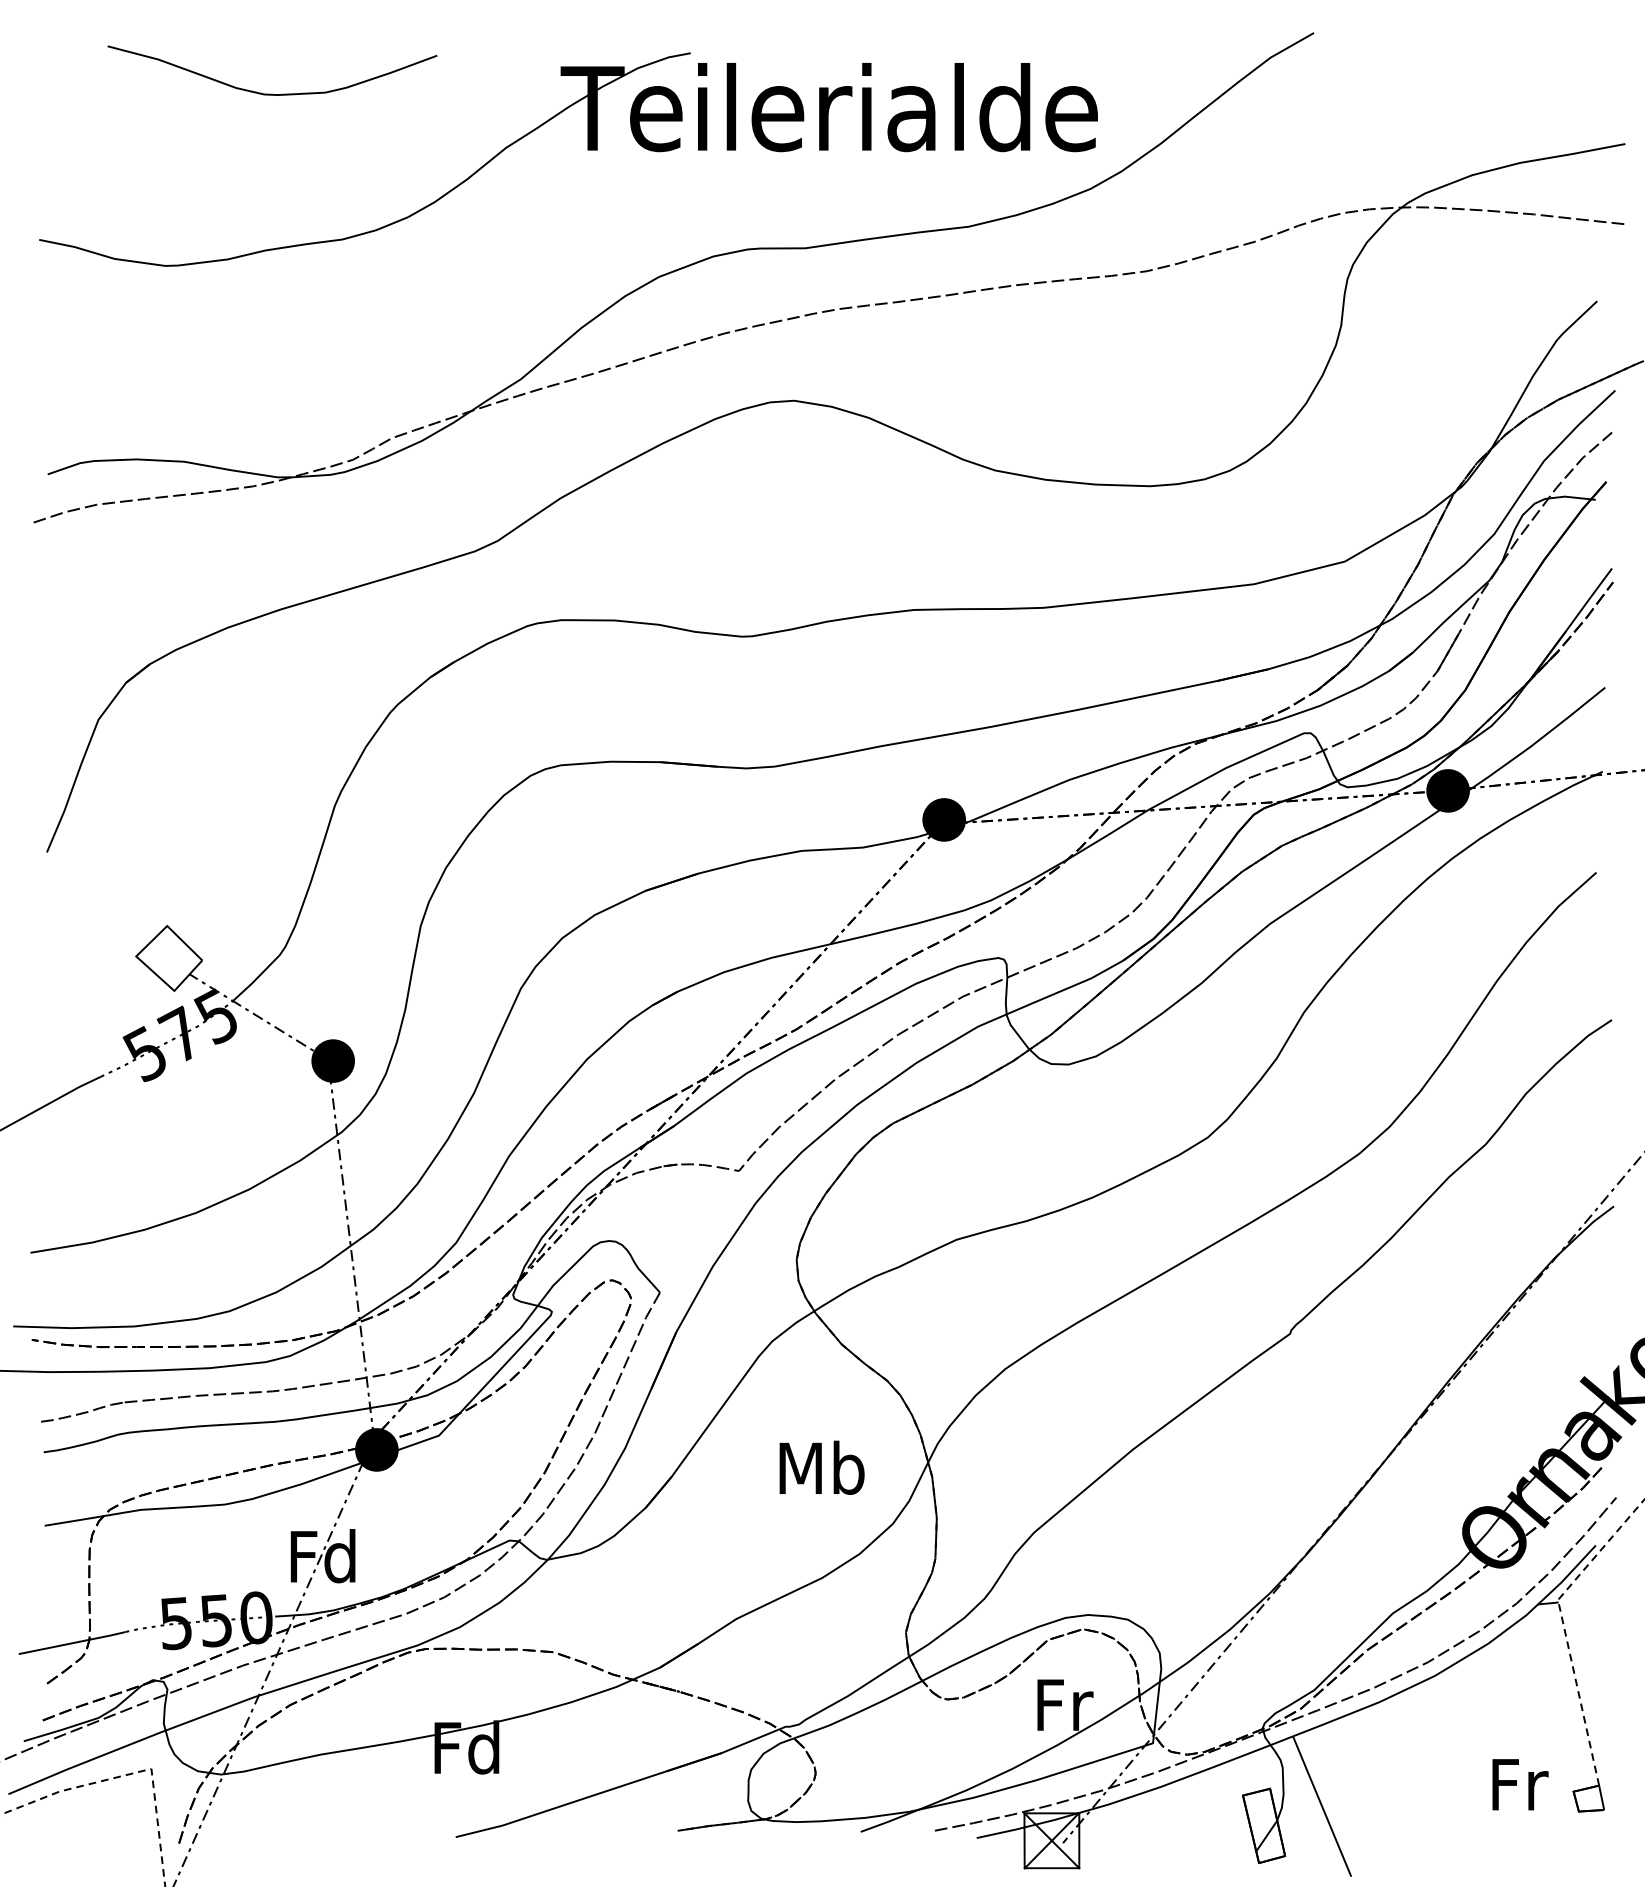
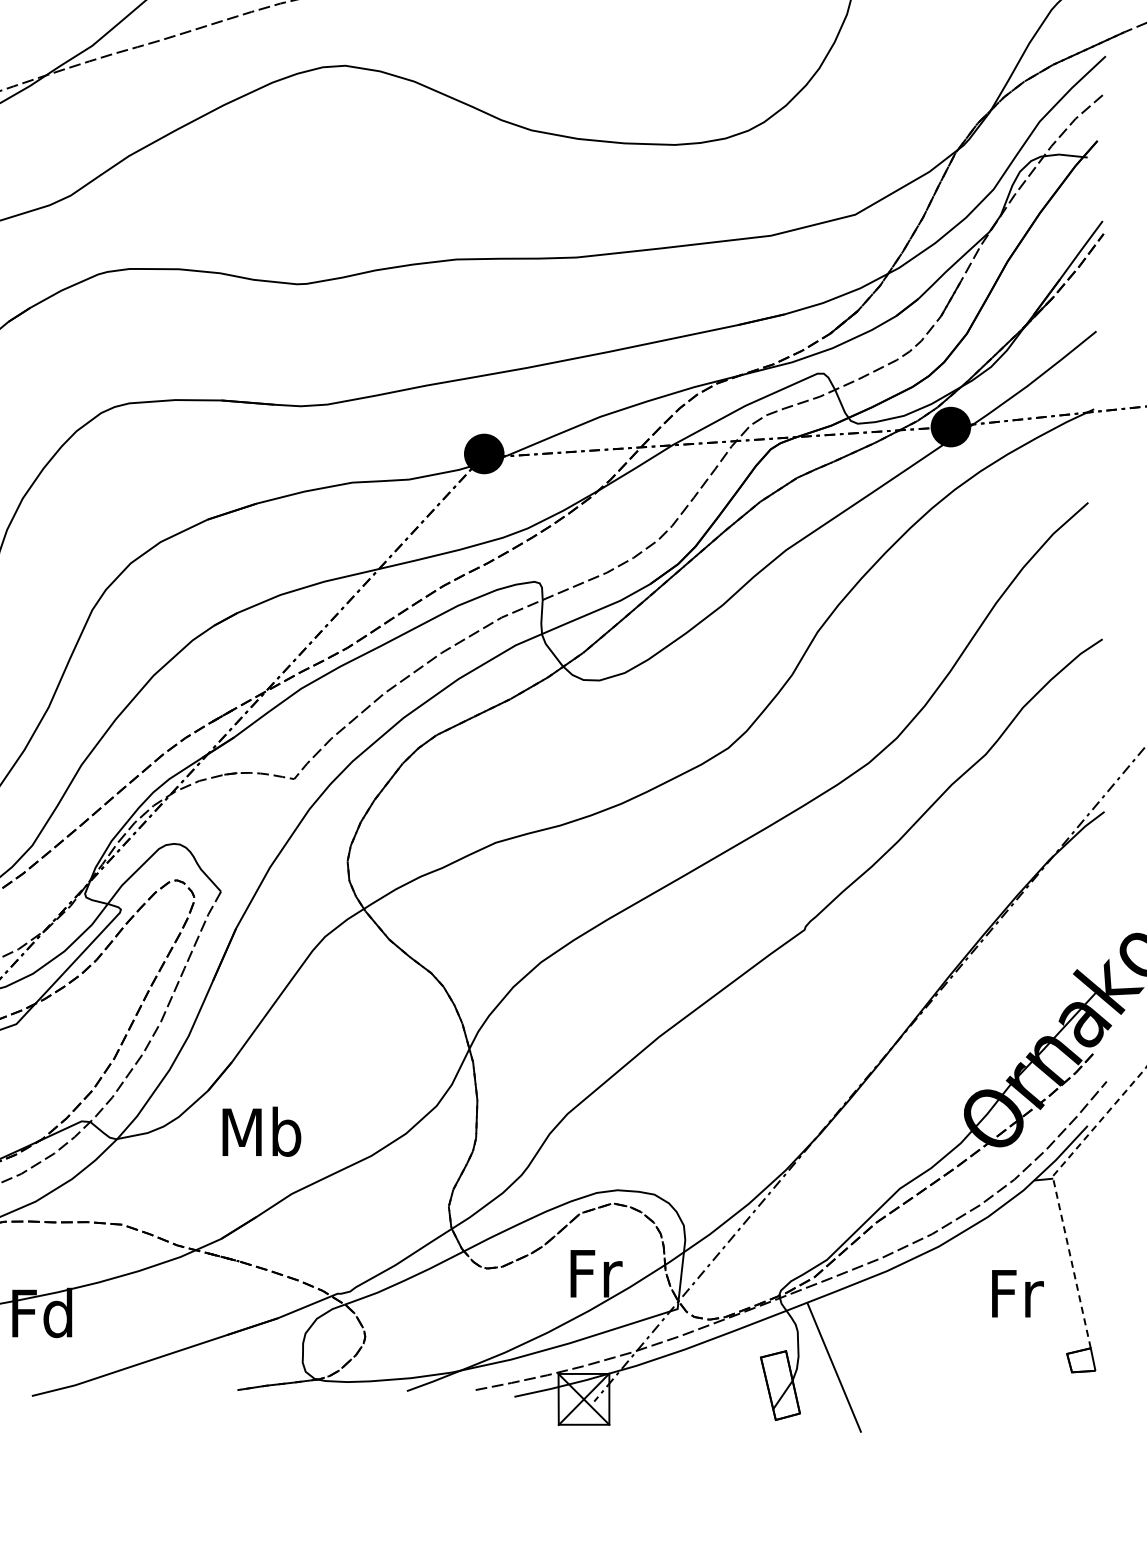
text: (821, 1467) -> (261, 1131), moved
text: (1520, 1784) -> (1017, 1293), moved

